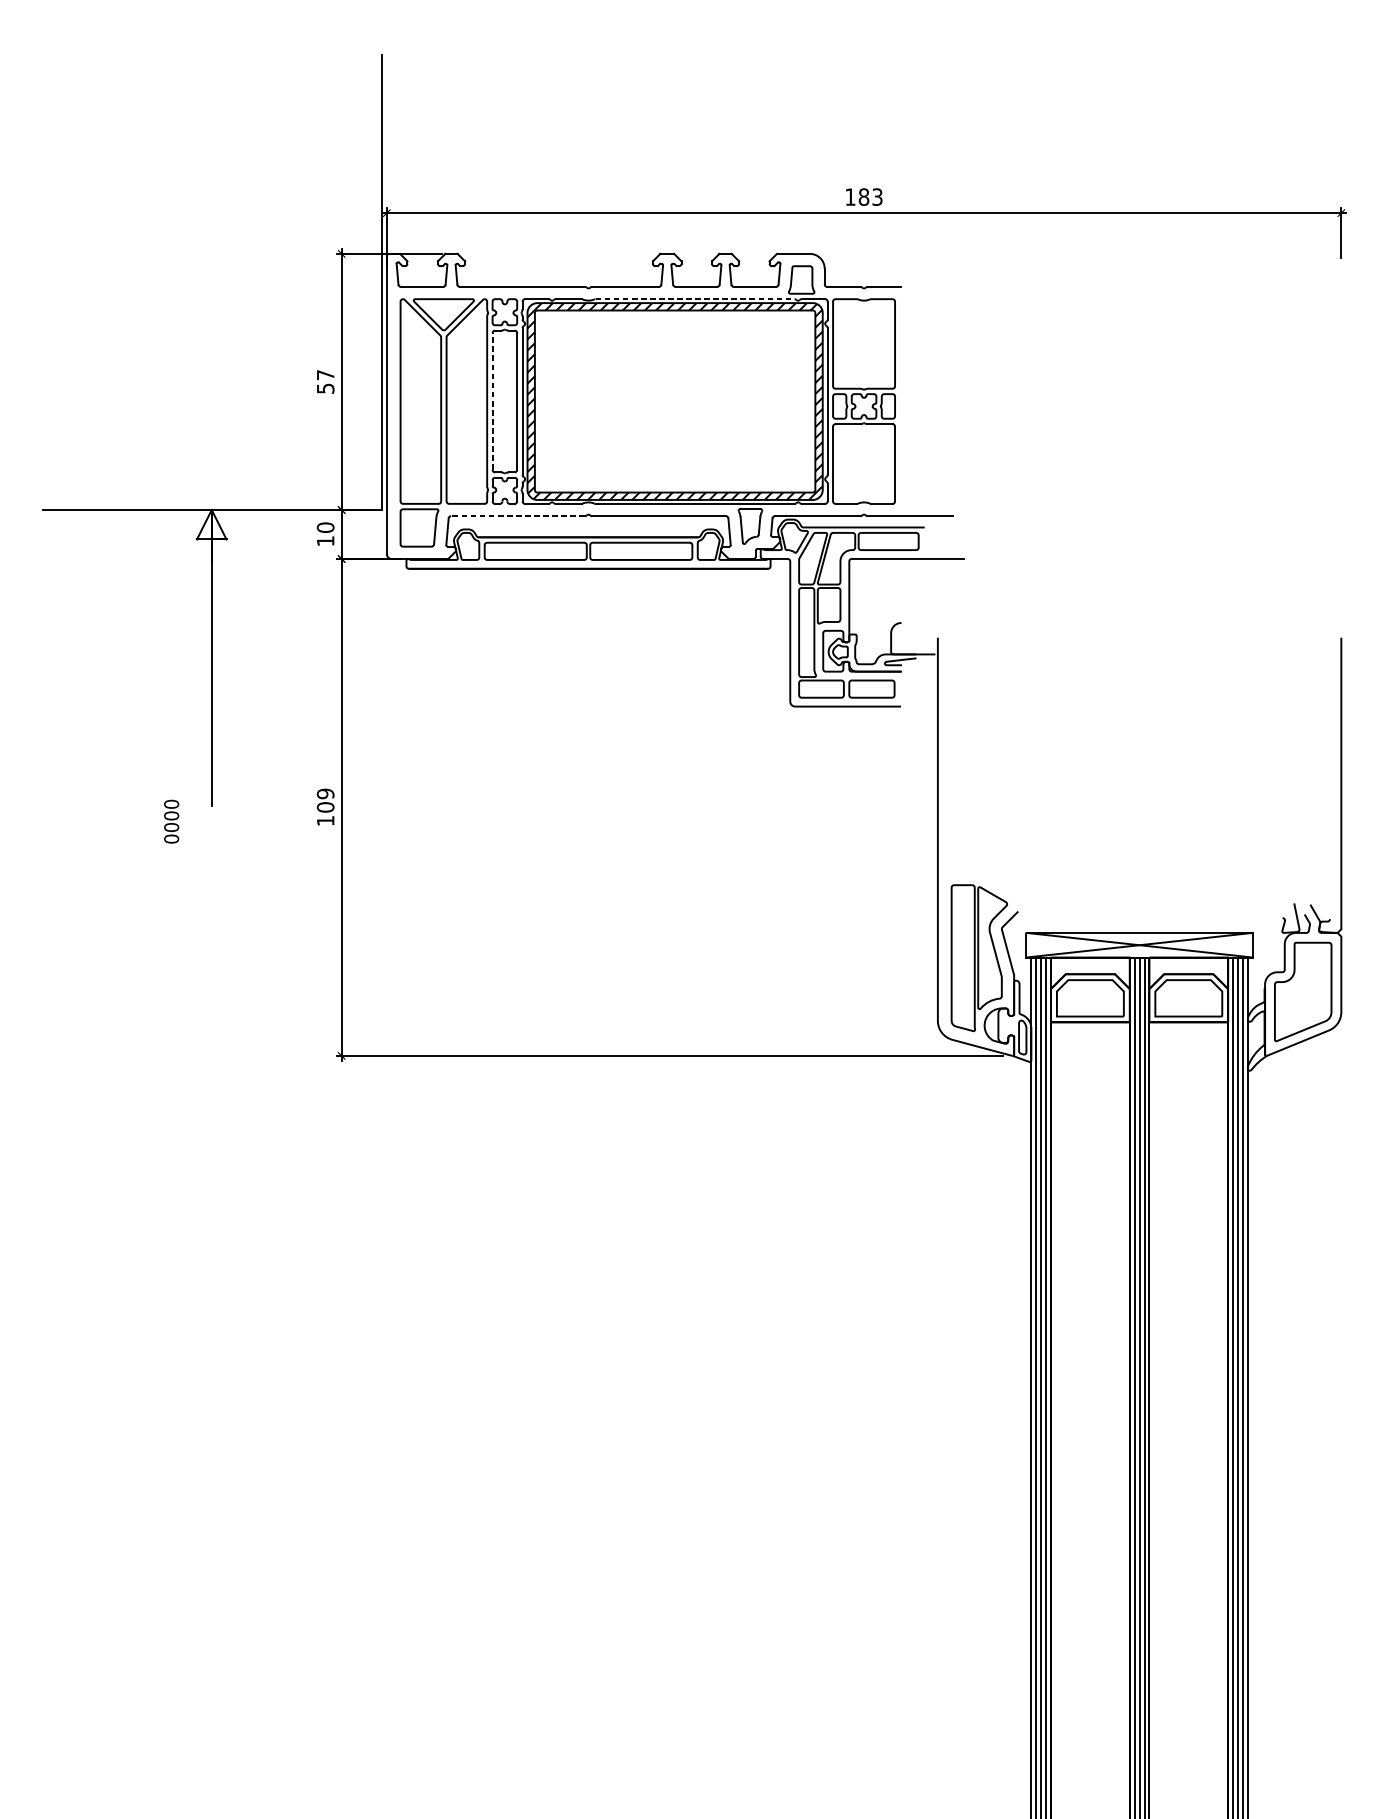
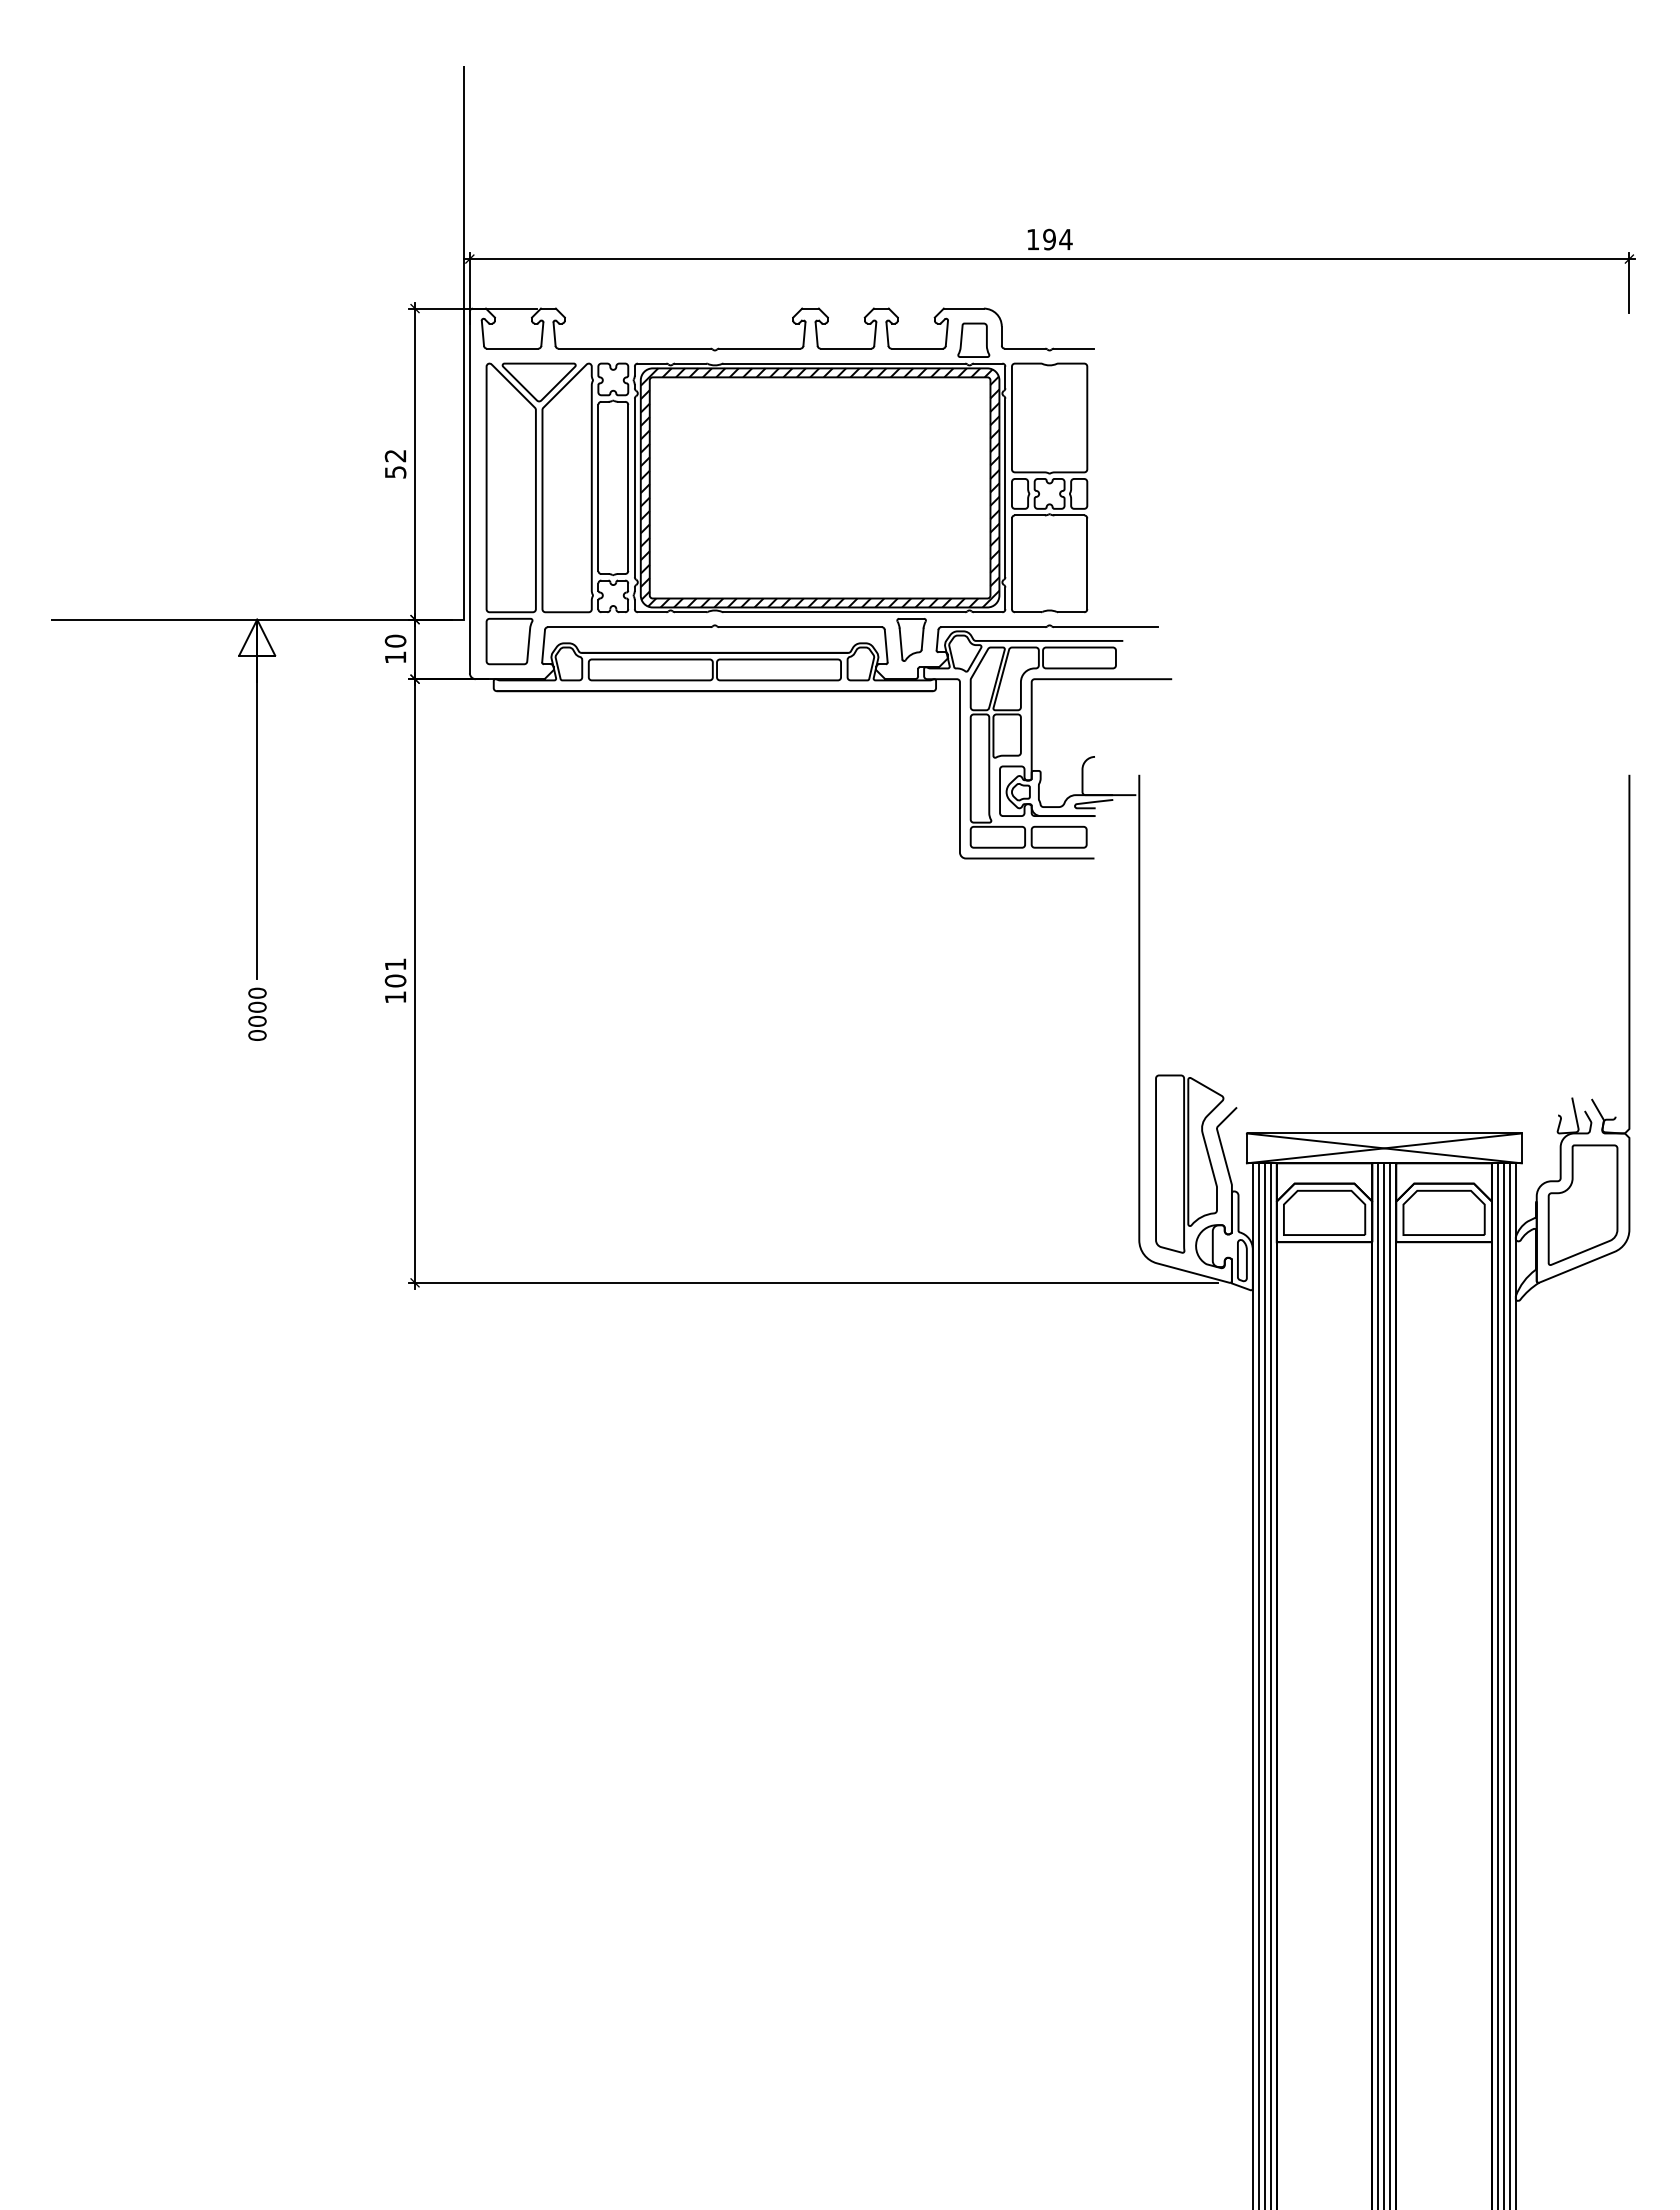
text: (870, 197) -> (1057, 239), 183 -> 194
line: (695, 299) -> (844, 363), dashed -> solid
text: (324, 375) -> (394, 456), 57 -> 52
line: (492, 401) -> (598, 487), dashed -> solid
line: (517, 516) -> (628, 627), dashed -> solid
text: (325, 793) -> (395, 964), 109 -> 101
text: (171, 821) -> (257, 1013), moved

